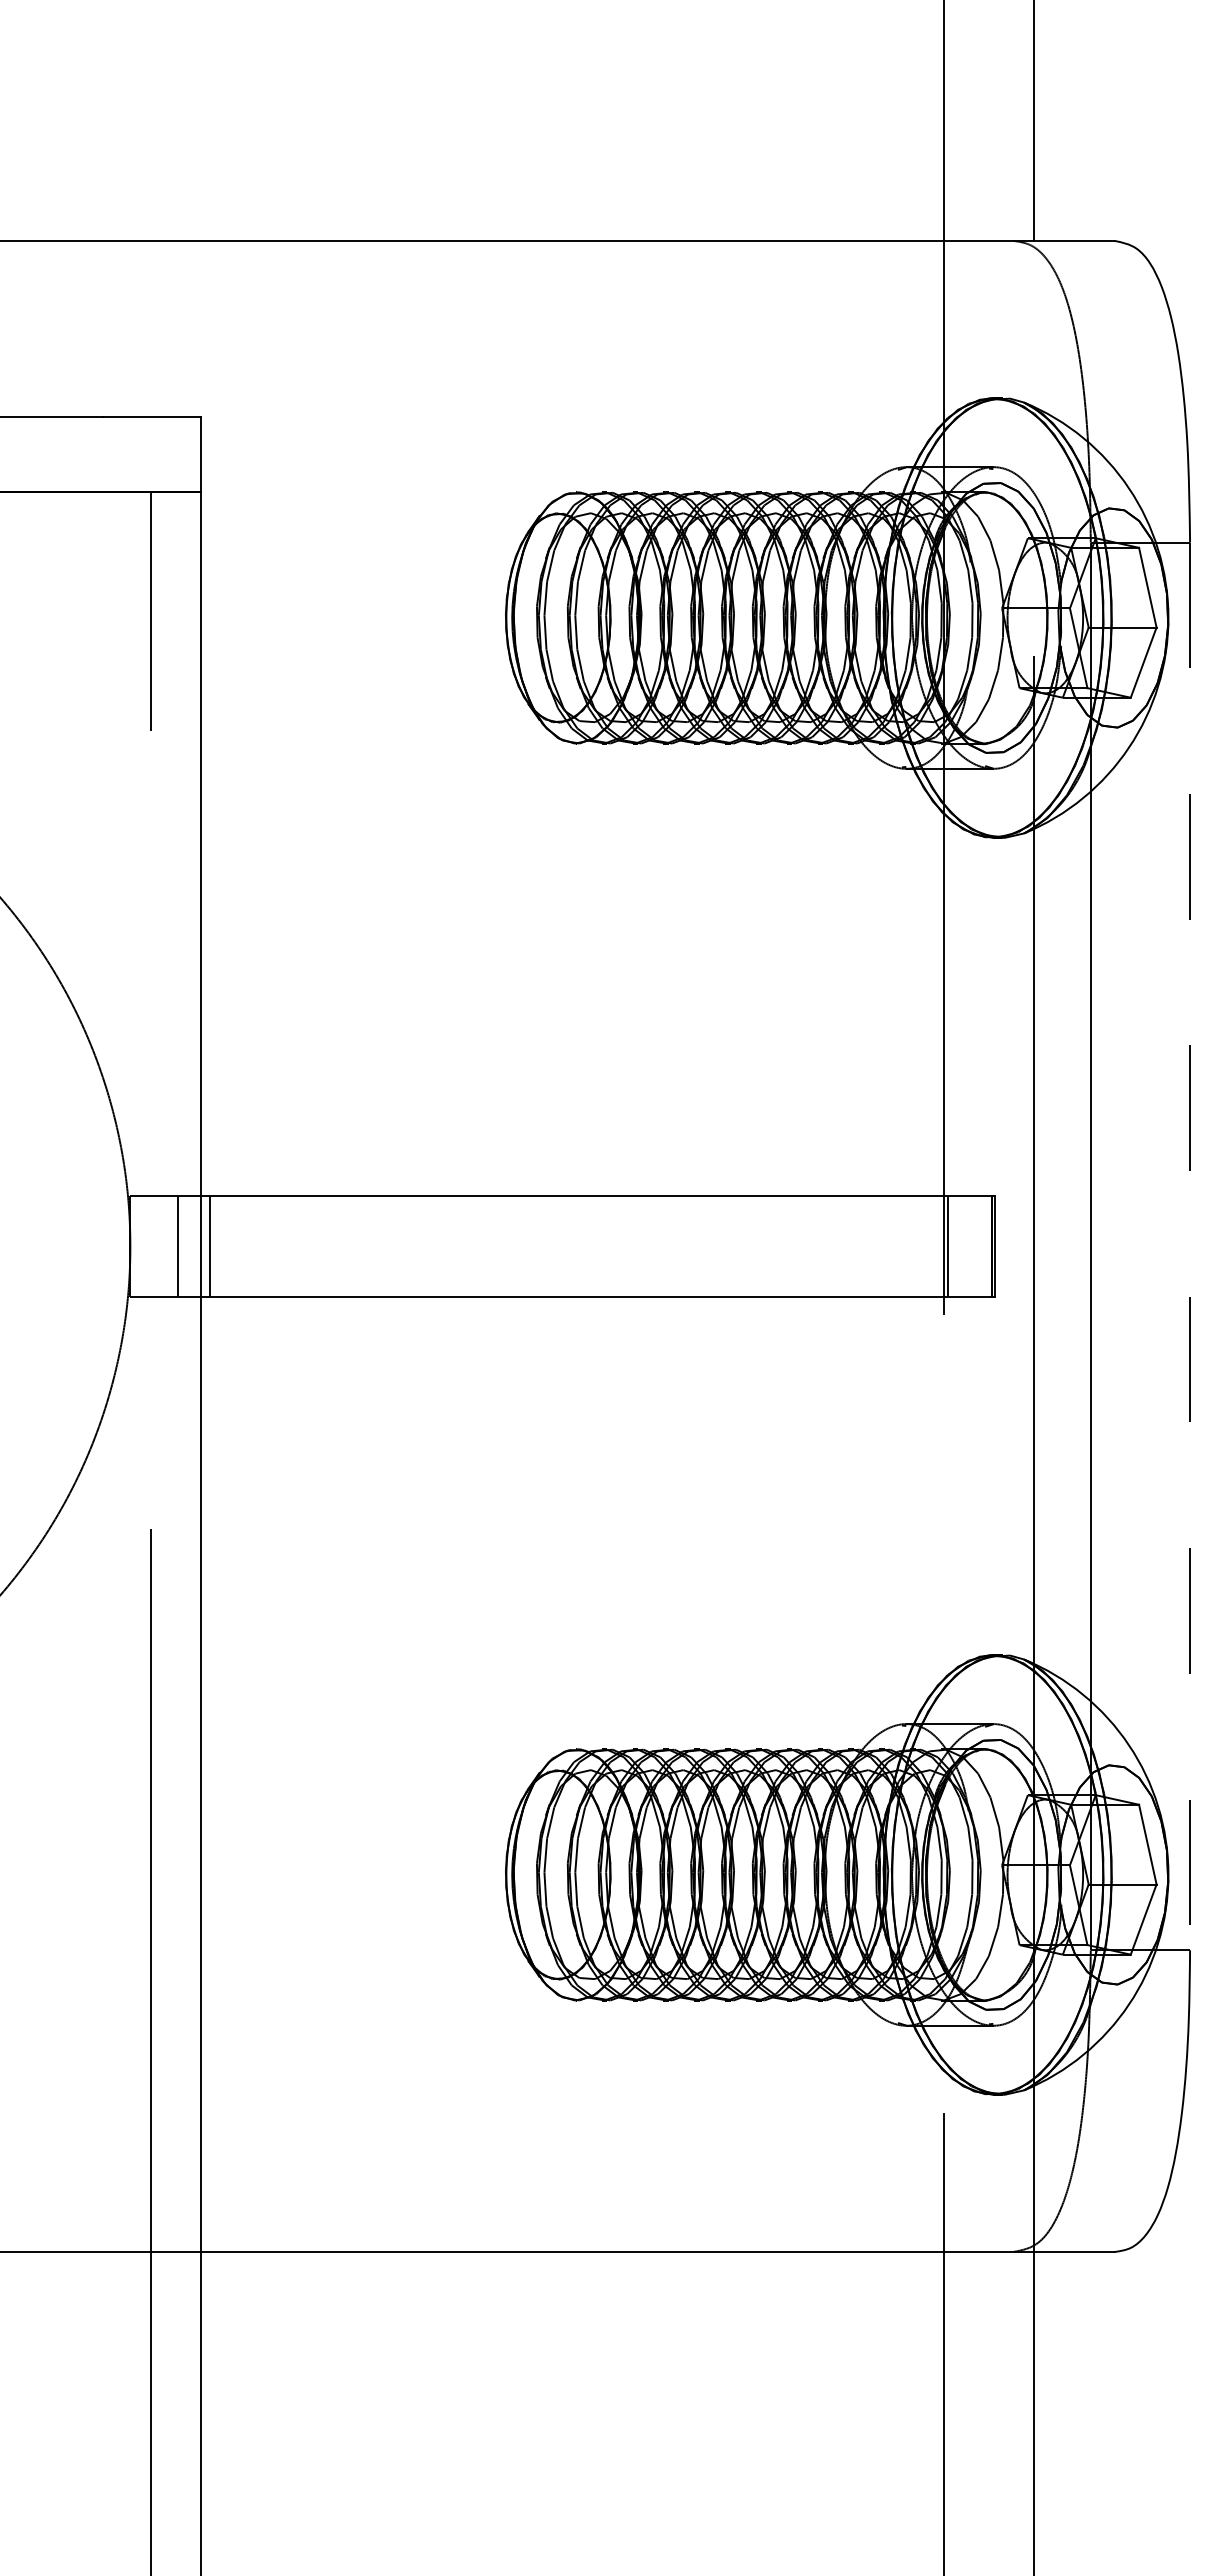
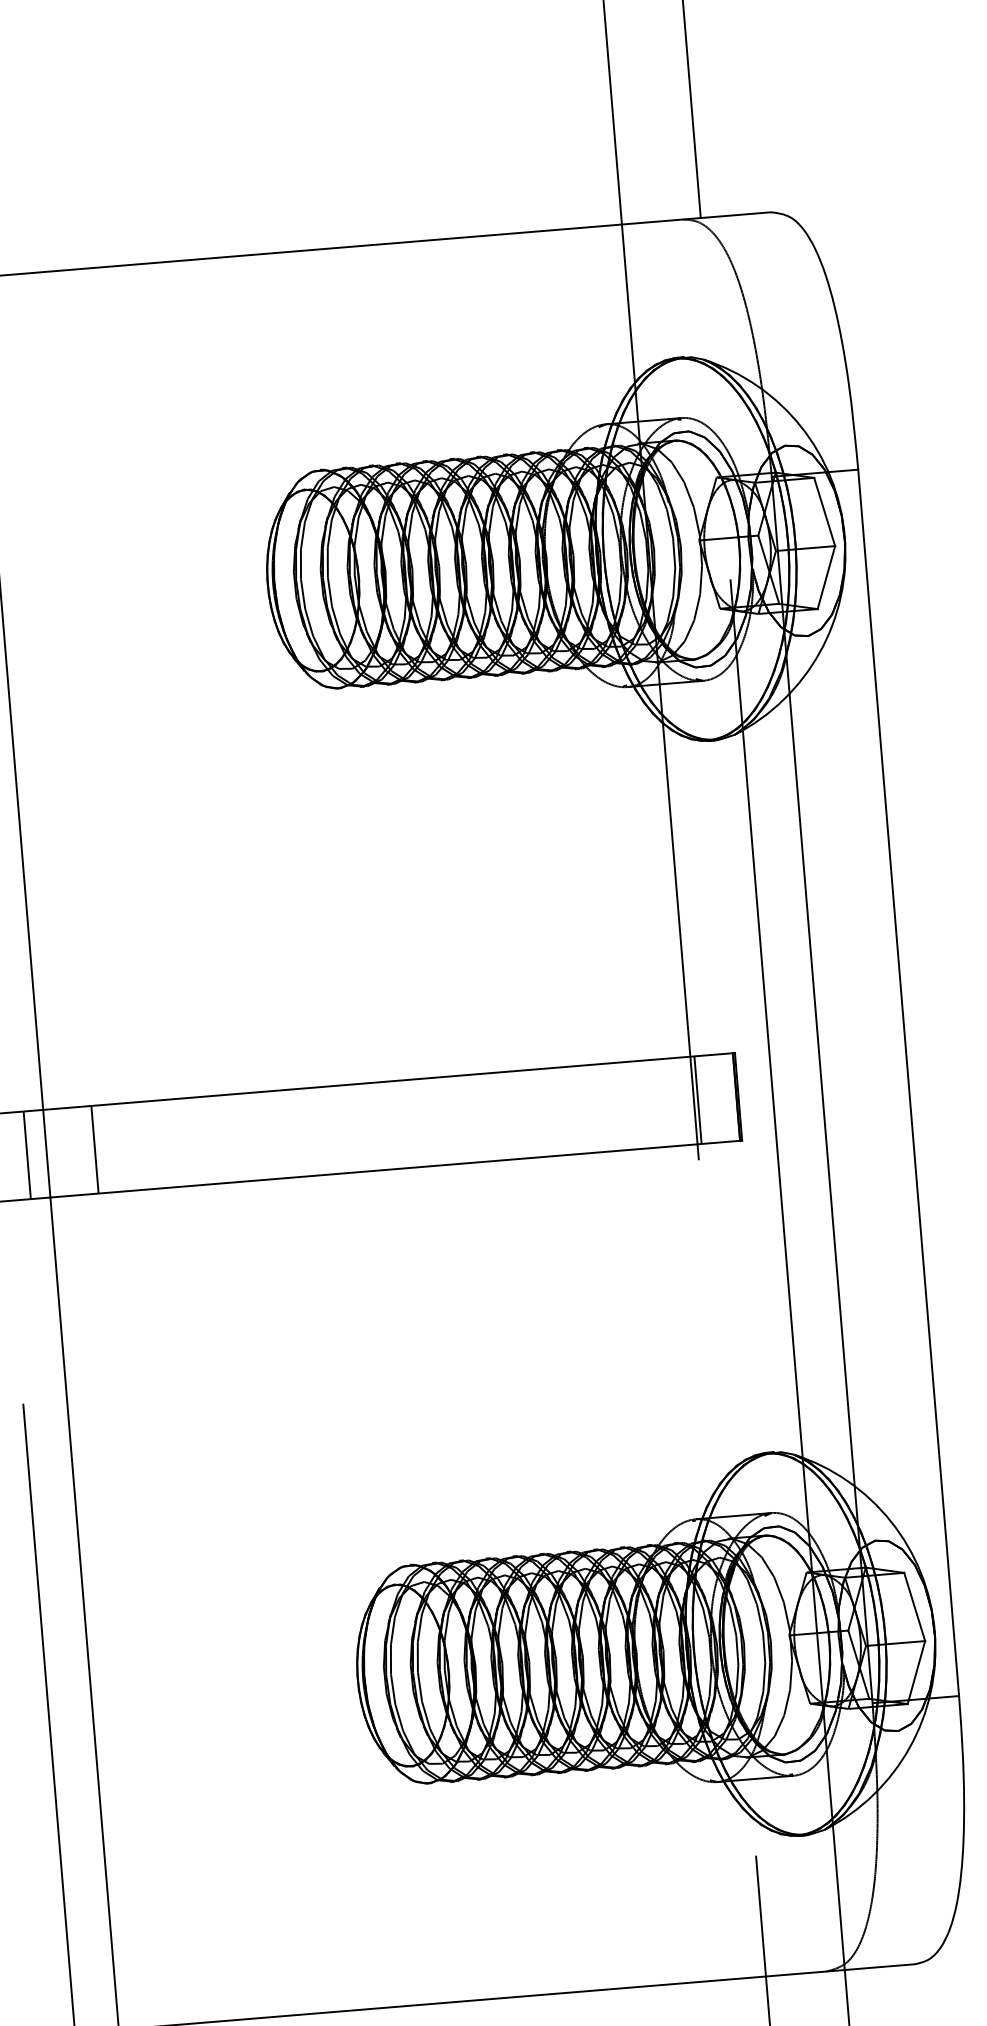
line: (210, 1246) -> (95, 1149), moved
line: (1190, 1246) -> (909, 1082), dashed -> solid

